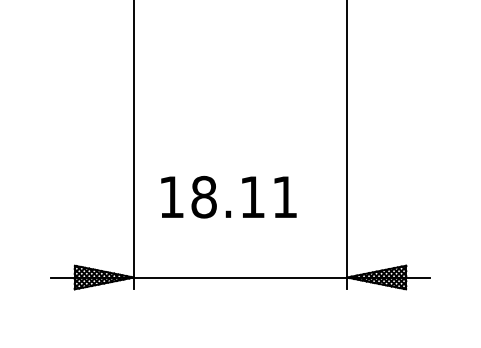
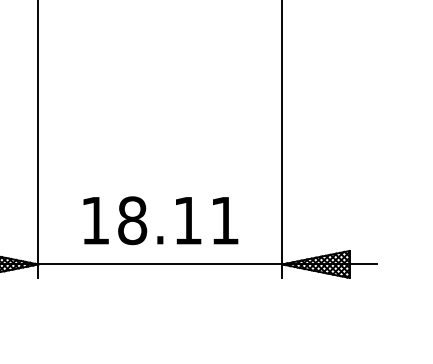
text: (228, 196) -> (160, 219), moved

